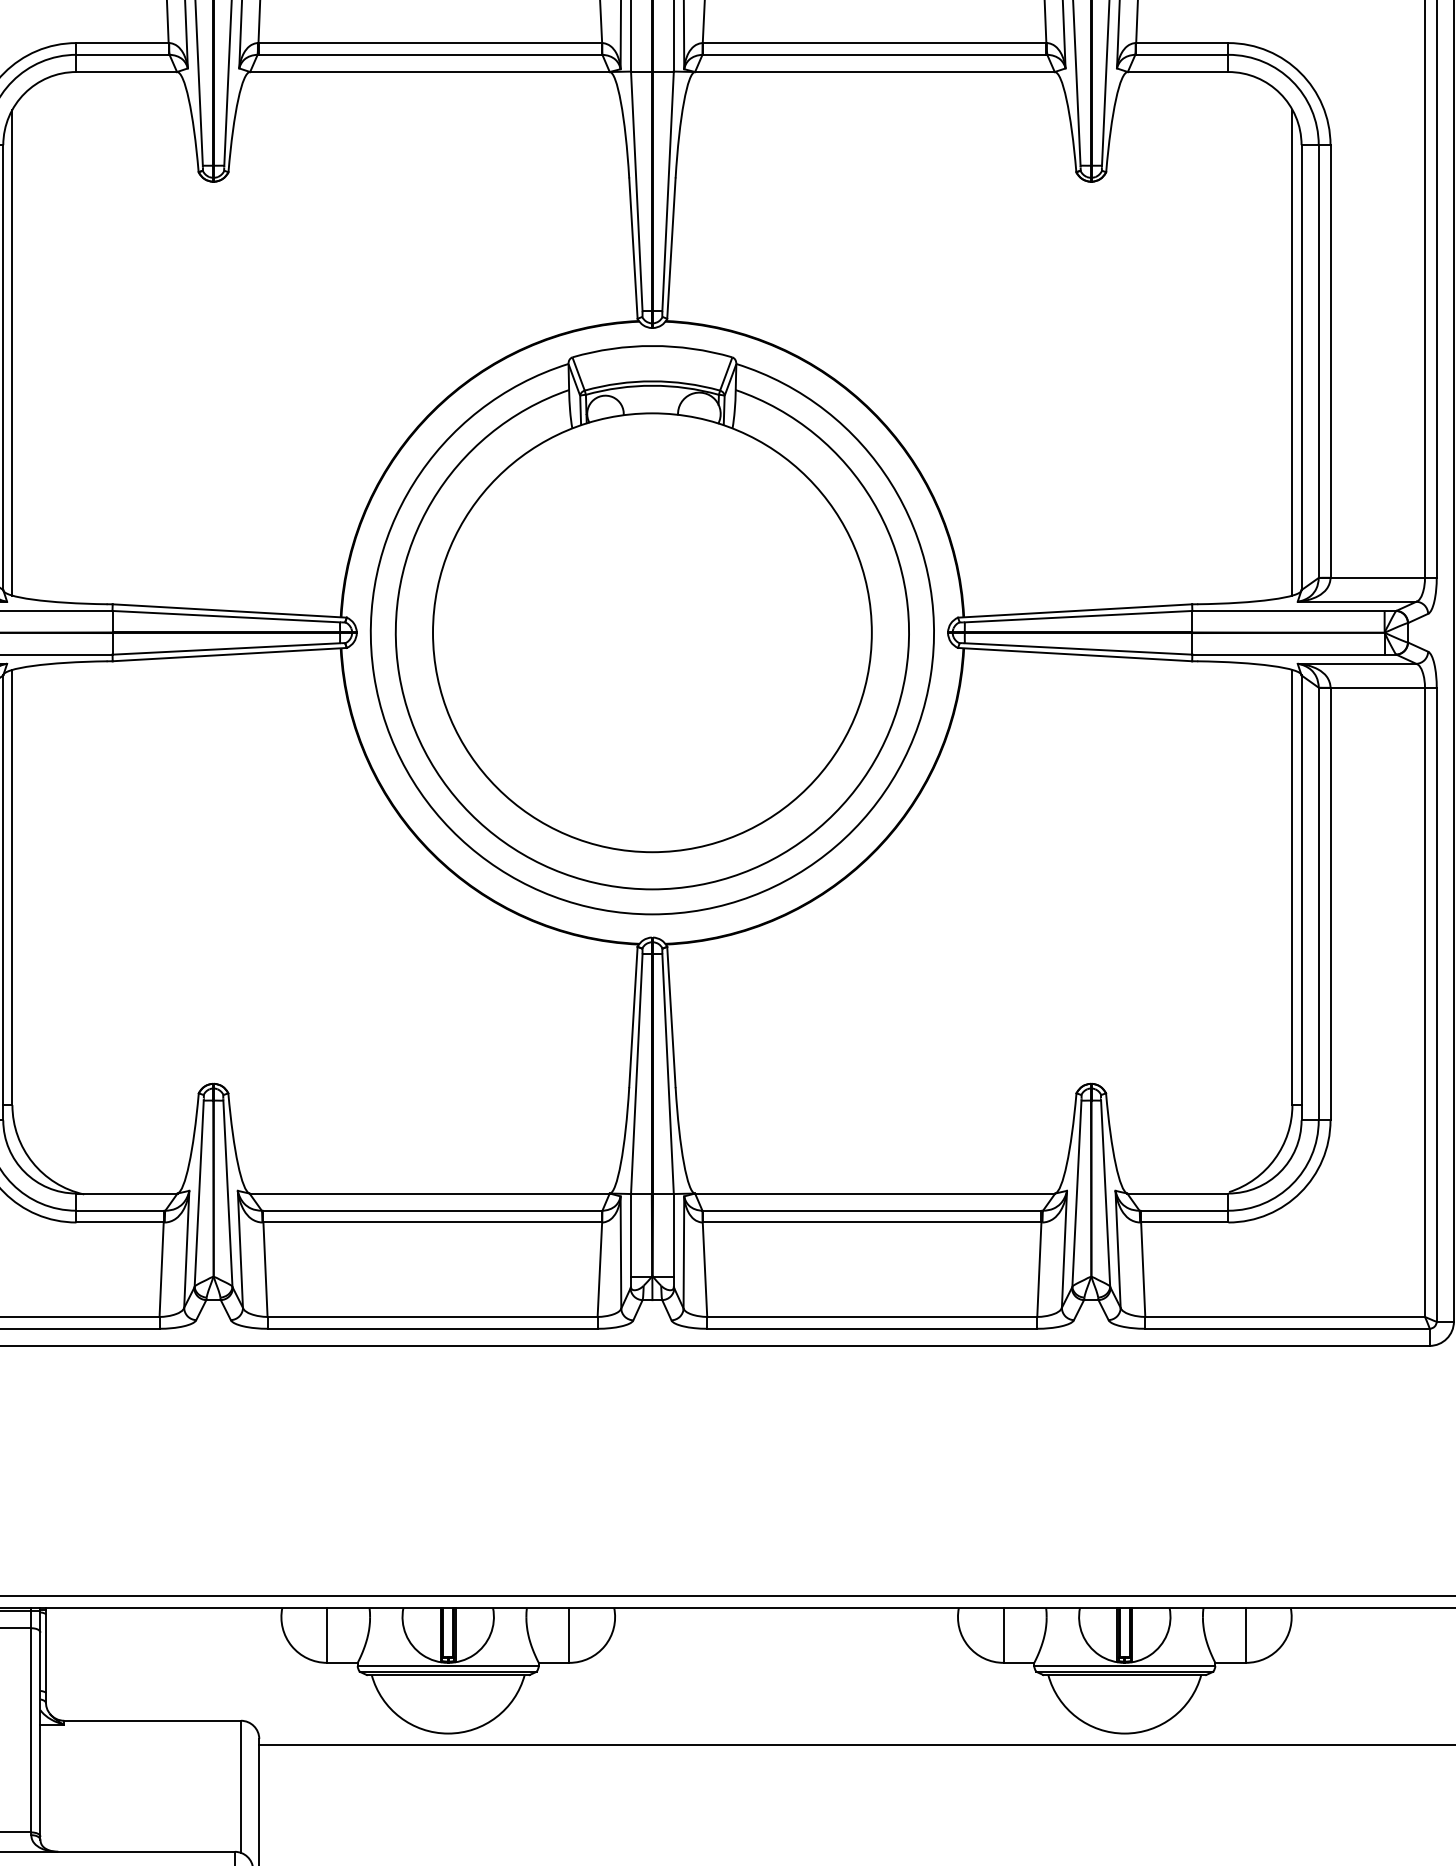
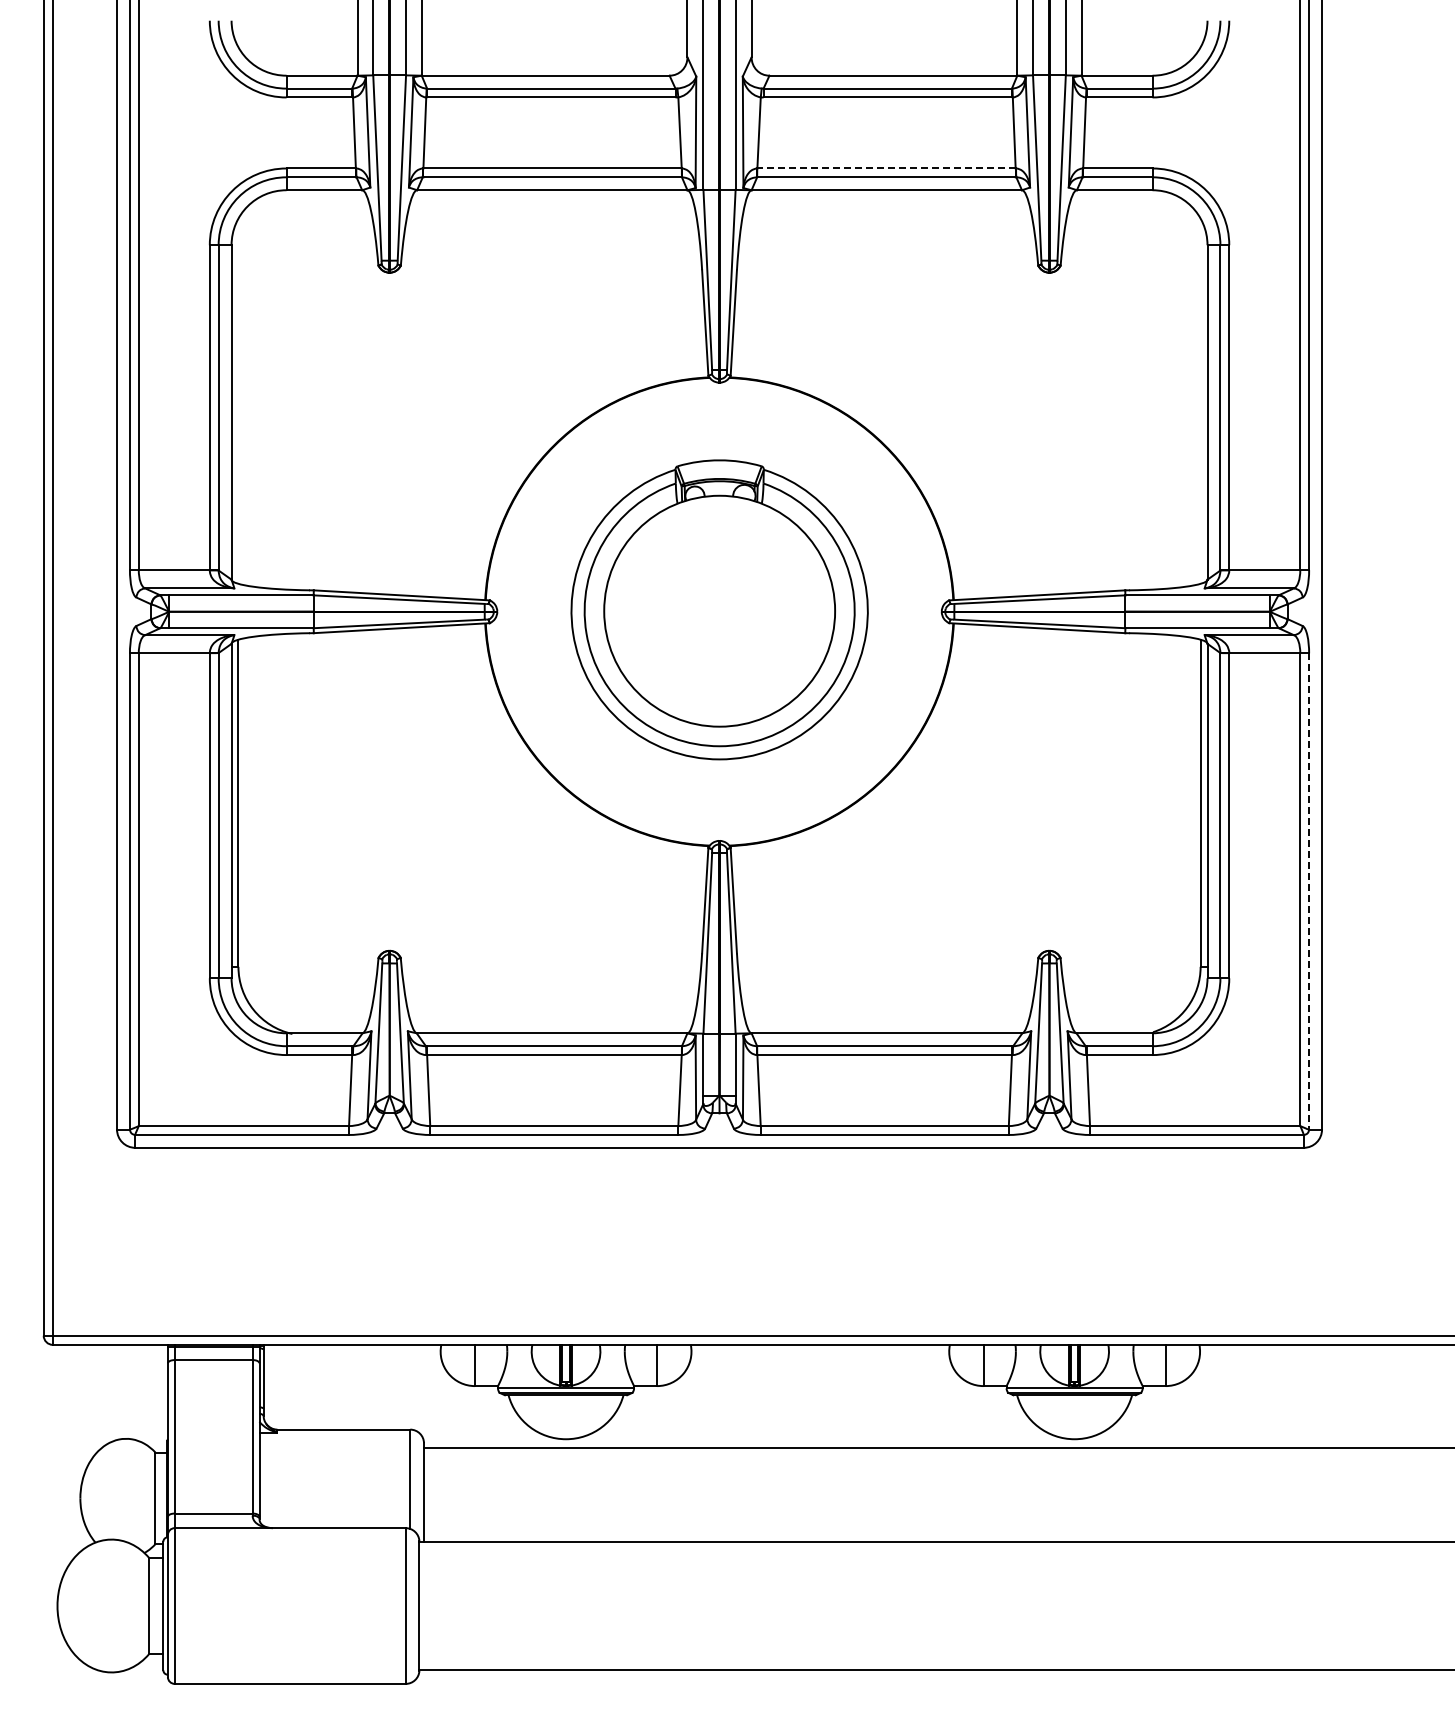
line: (874, 43) -> (886, 168), solid -> dashed
line: (12, 353) -> (238, 401), removed
line: (1292, 353) -> (1200, 401), removed
part: (652, 629) -> (719, 609), size x0.7
line: (1437, 1004) -> (1309, 891), solid -> dashed

